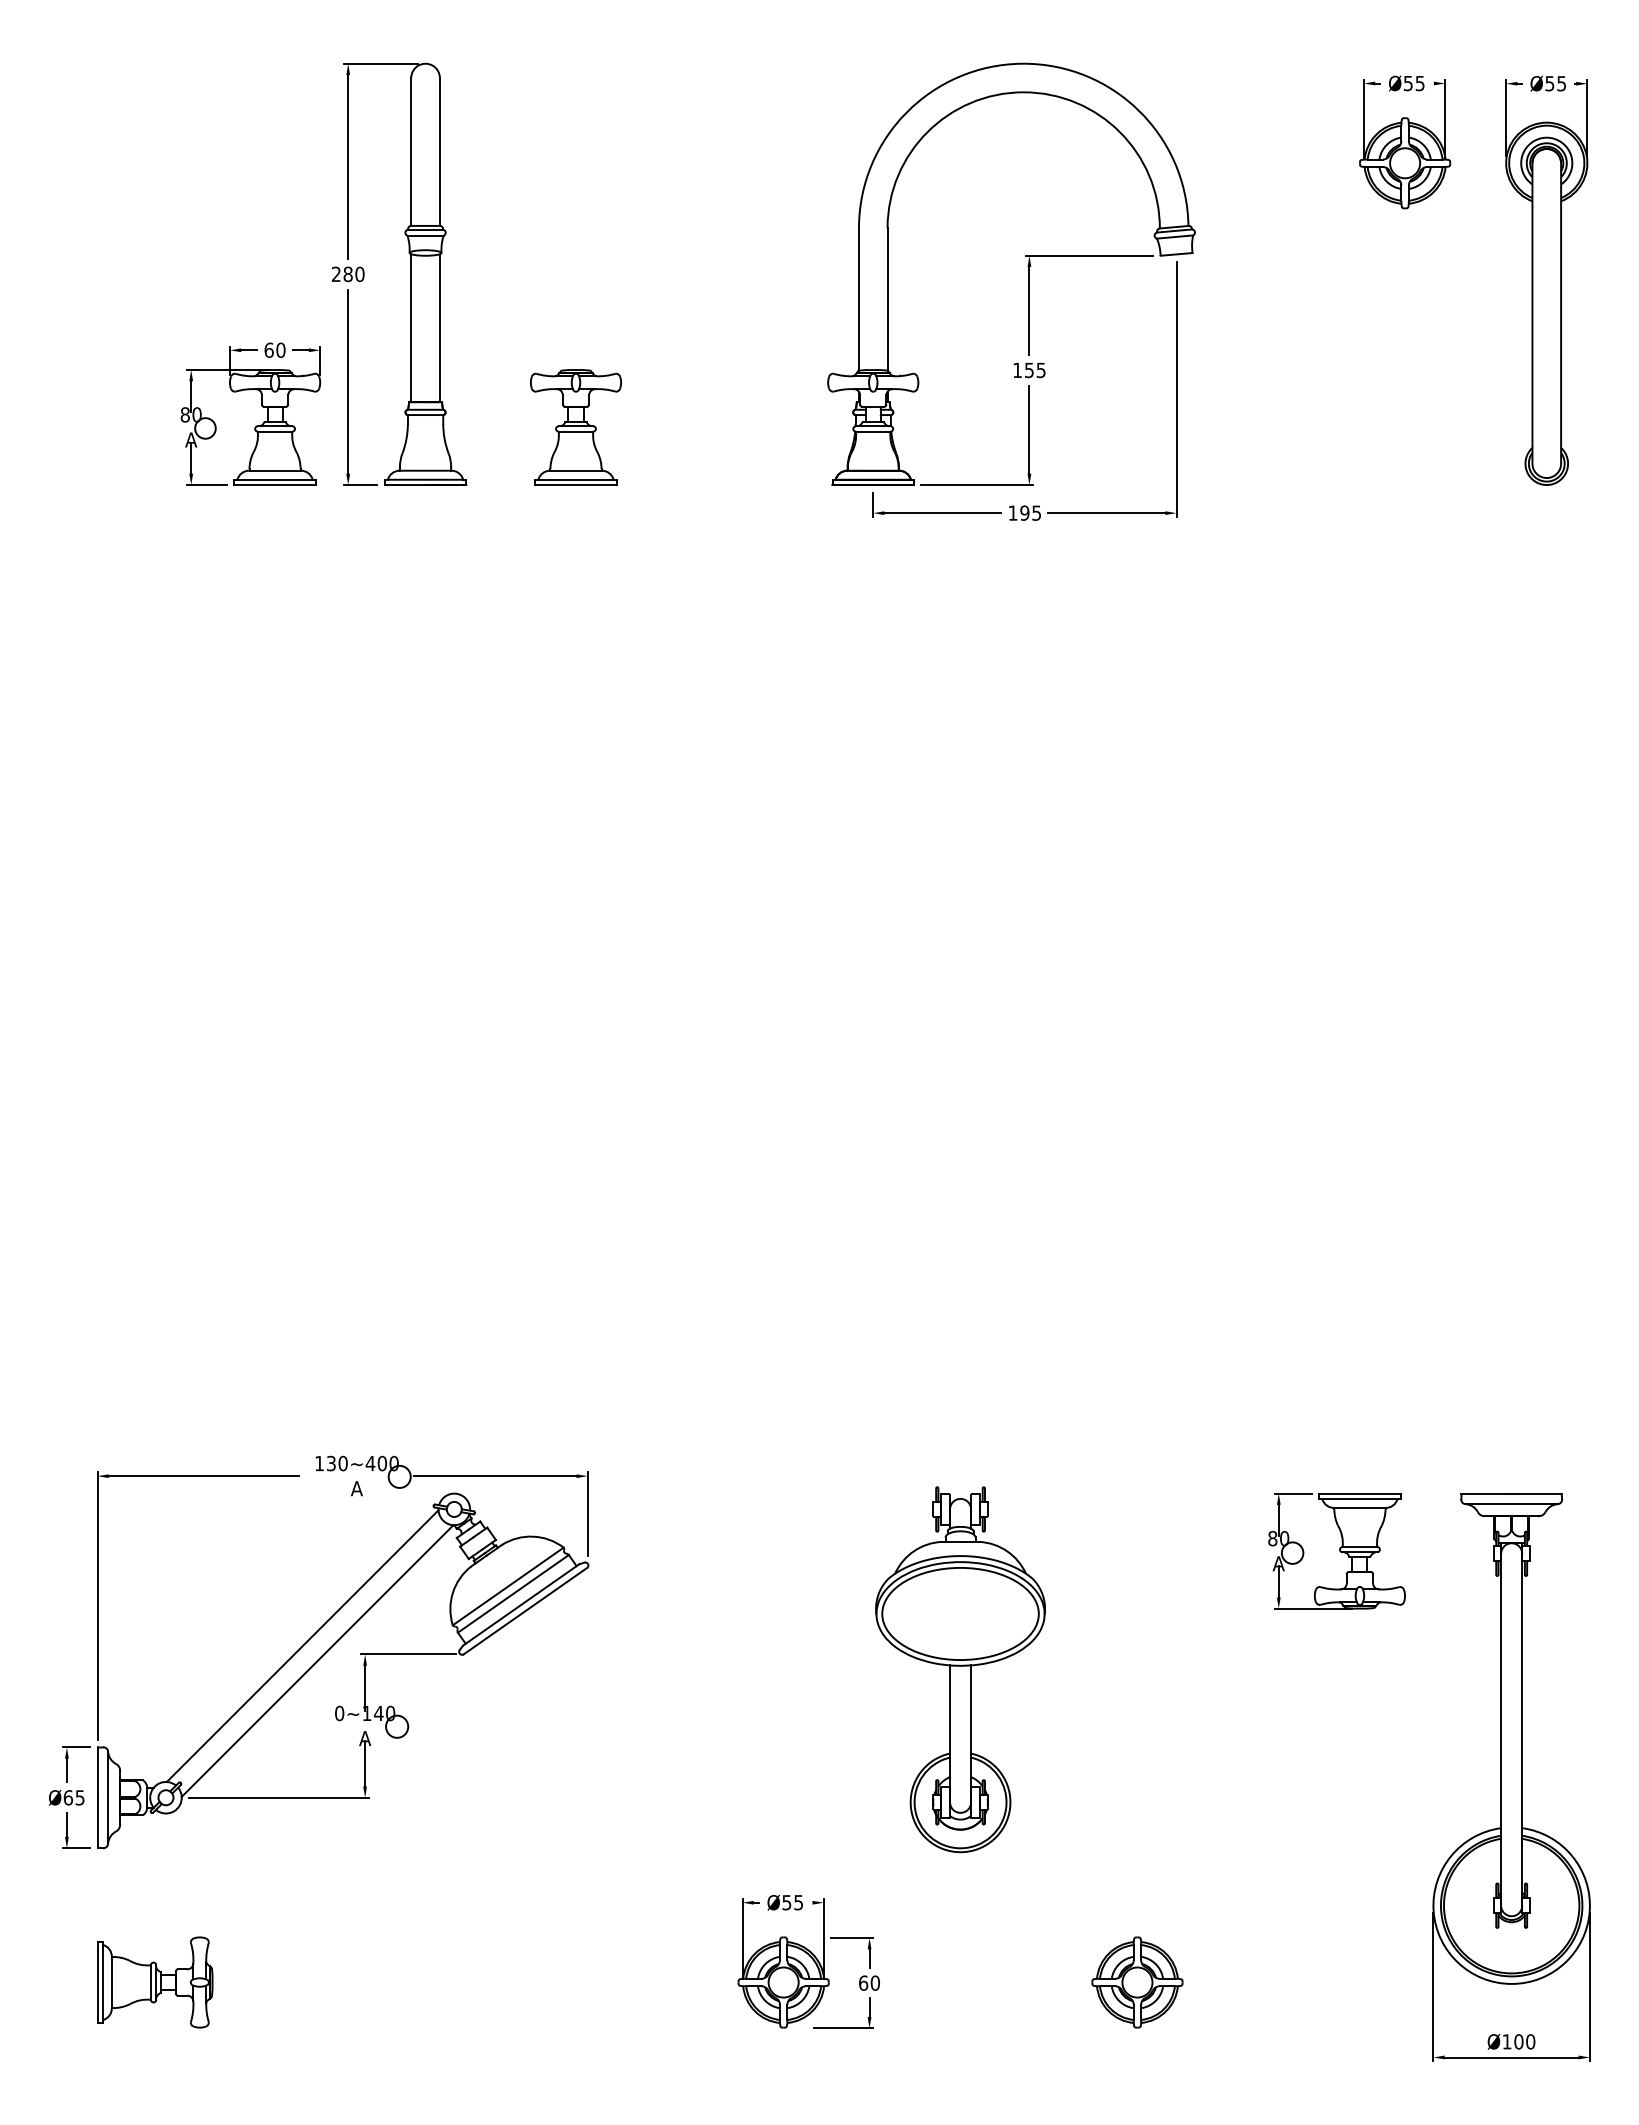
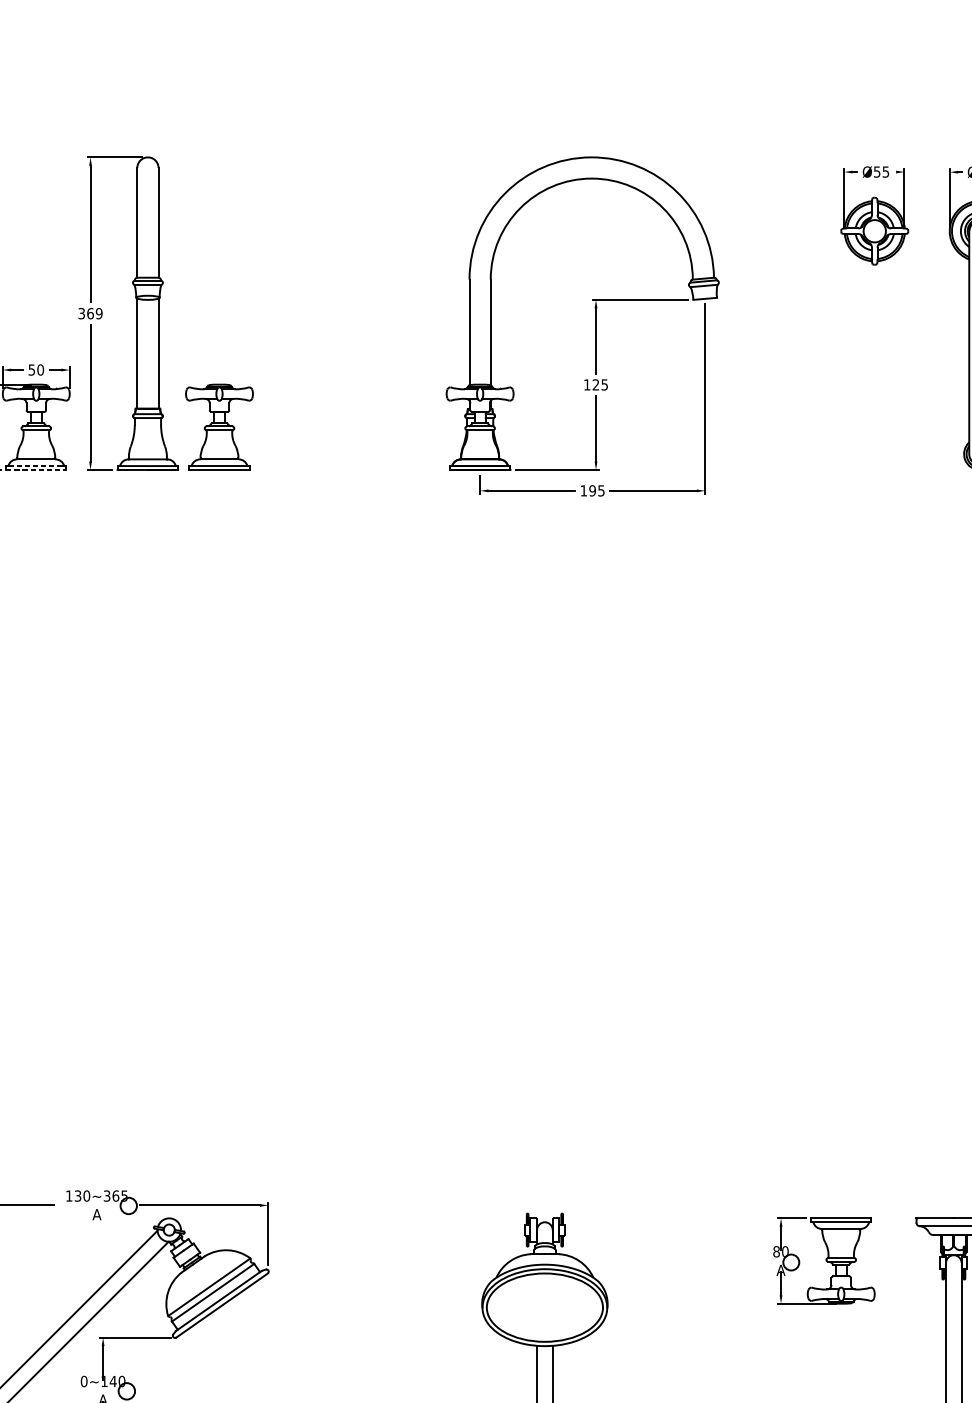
text: (348, 274) -> (90, 313), 280 -> 369
text: (268, 349) -> (31, 369), 60 -> 50
text: (1029, 370) -> (596, 385), 155 -> 125
part: (575, 427) -> (219, 427), moved
line: (275, 479) -> (36, 465), solid -> dashed
line: (275, 485) -> (36, 470), solid -> dashed
text: (381, 1463) -> (115, 1196), 130~400 -> 130~365

